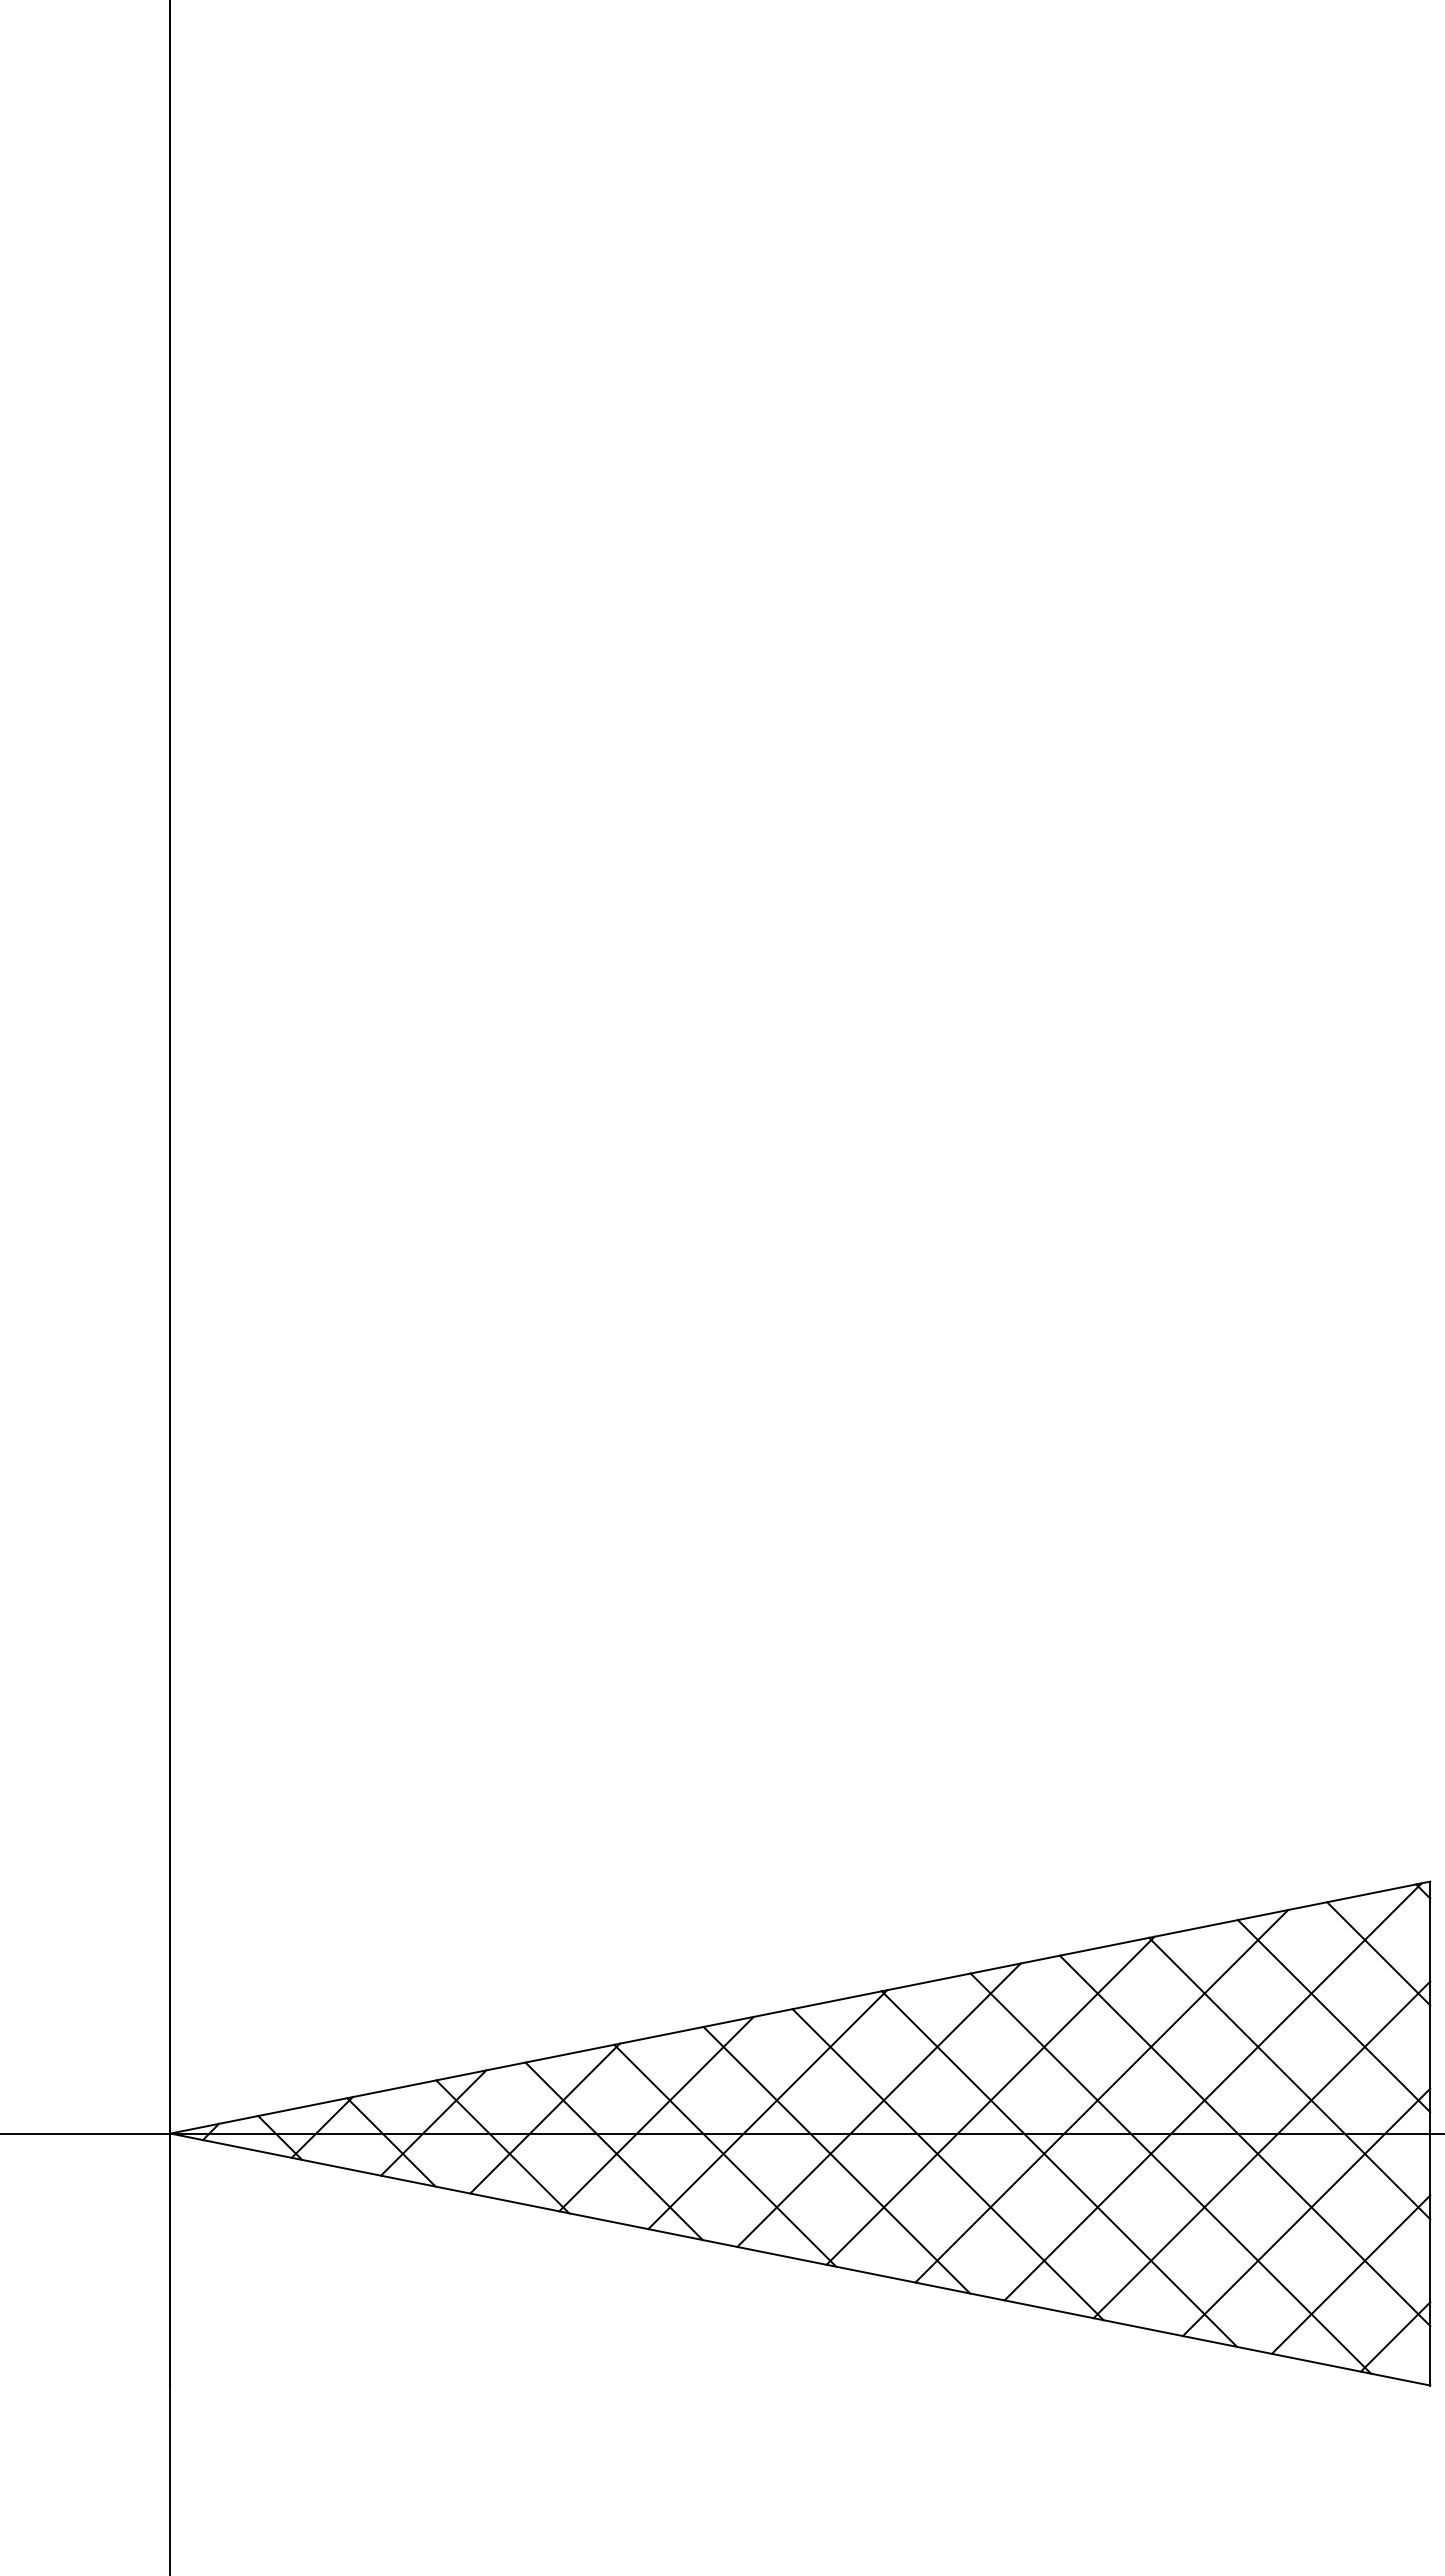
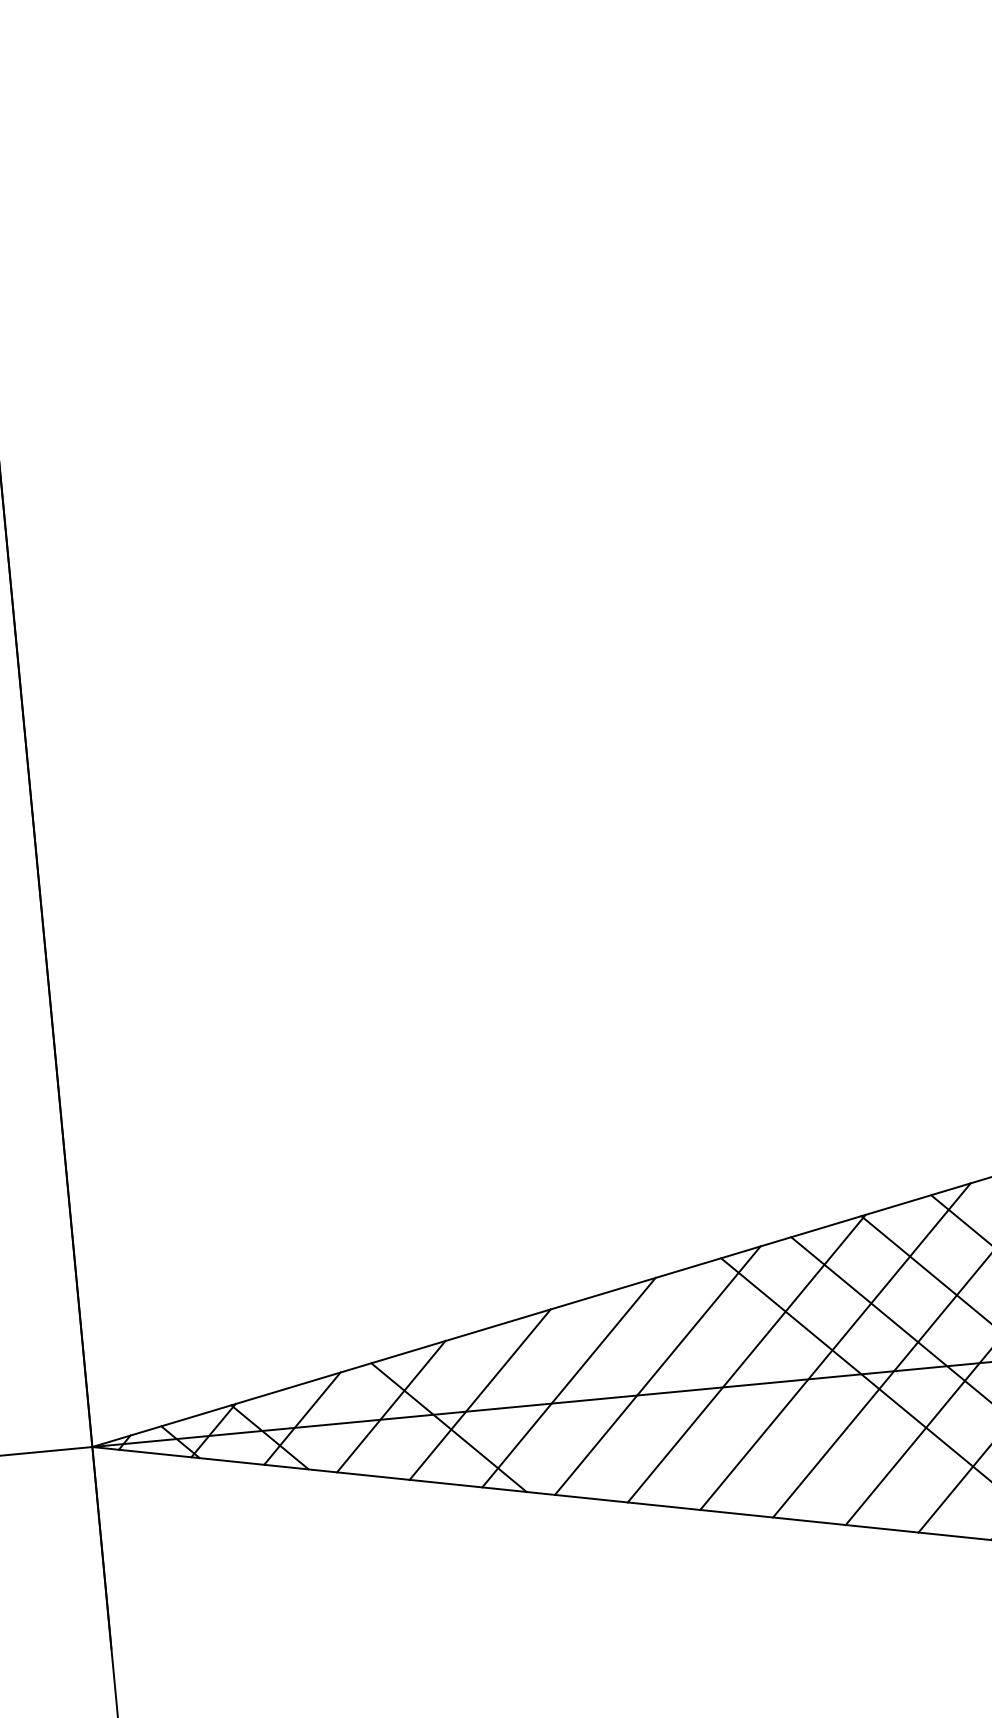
line: (502, 2146) -> (359, 1432), removed
line: (725, 2155) -> (538, 1422), removed
line: (836, 2159) -> (627, 1417), removed
line: (947, 2164) -> (717, 1412), removed
line: (1059, 2168) -> (807, 1407), removed

